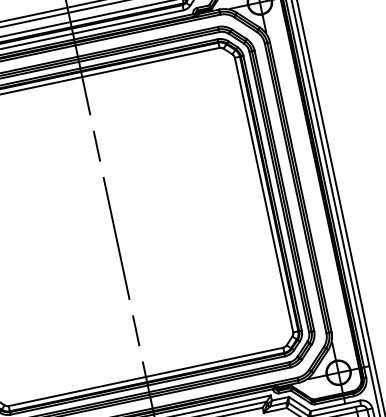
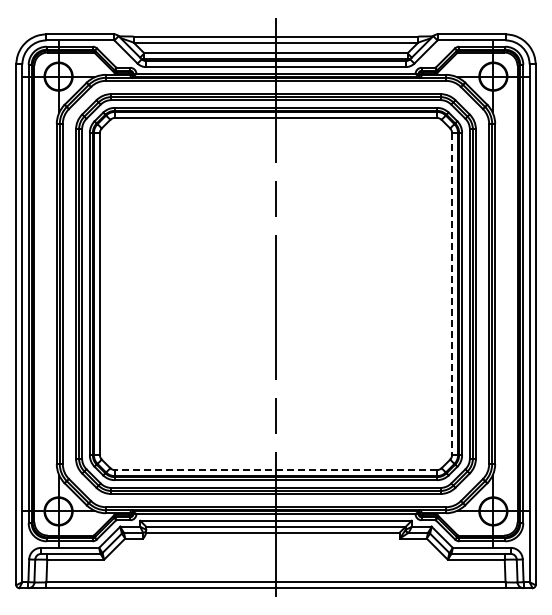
line: (264, 195) -> (452, 294), solid -> dashed
line: (145, 377) -> (275, 470), solid -> dashed

